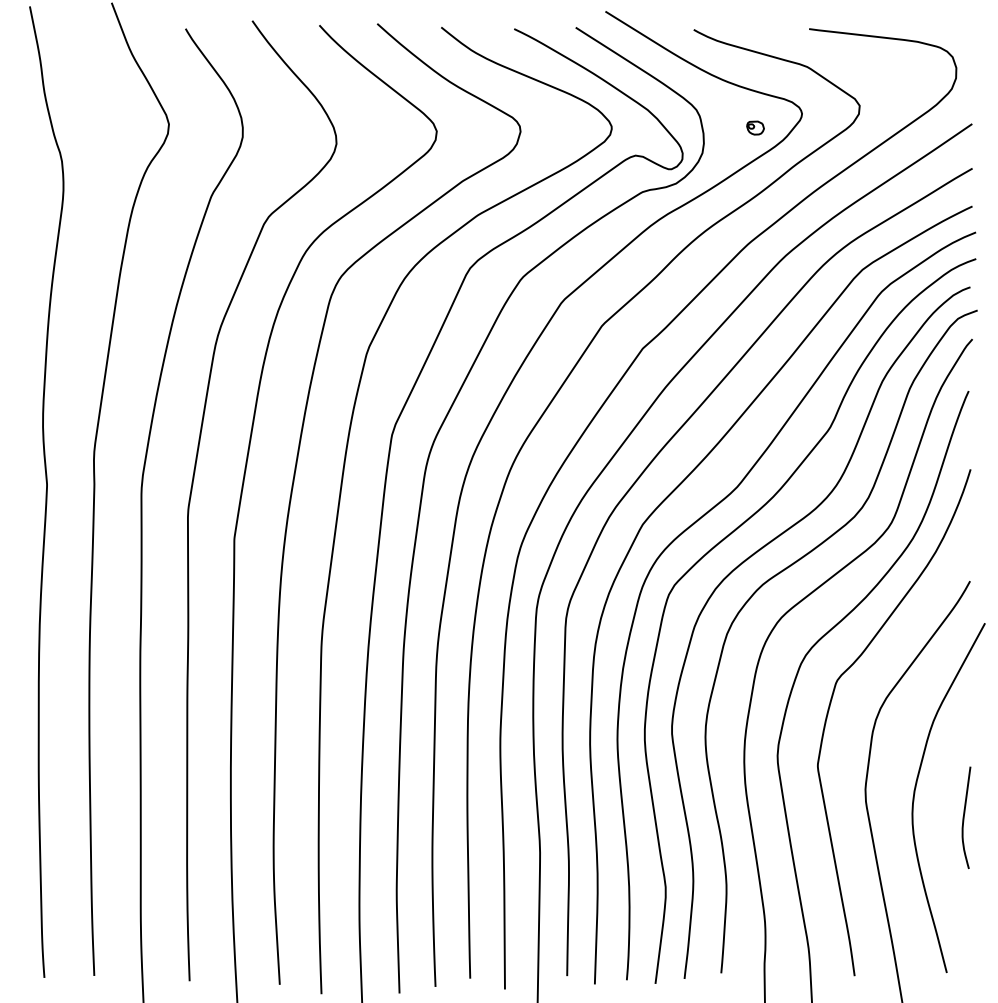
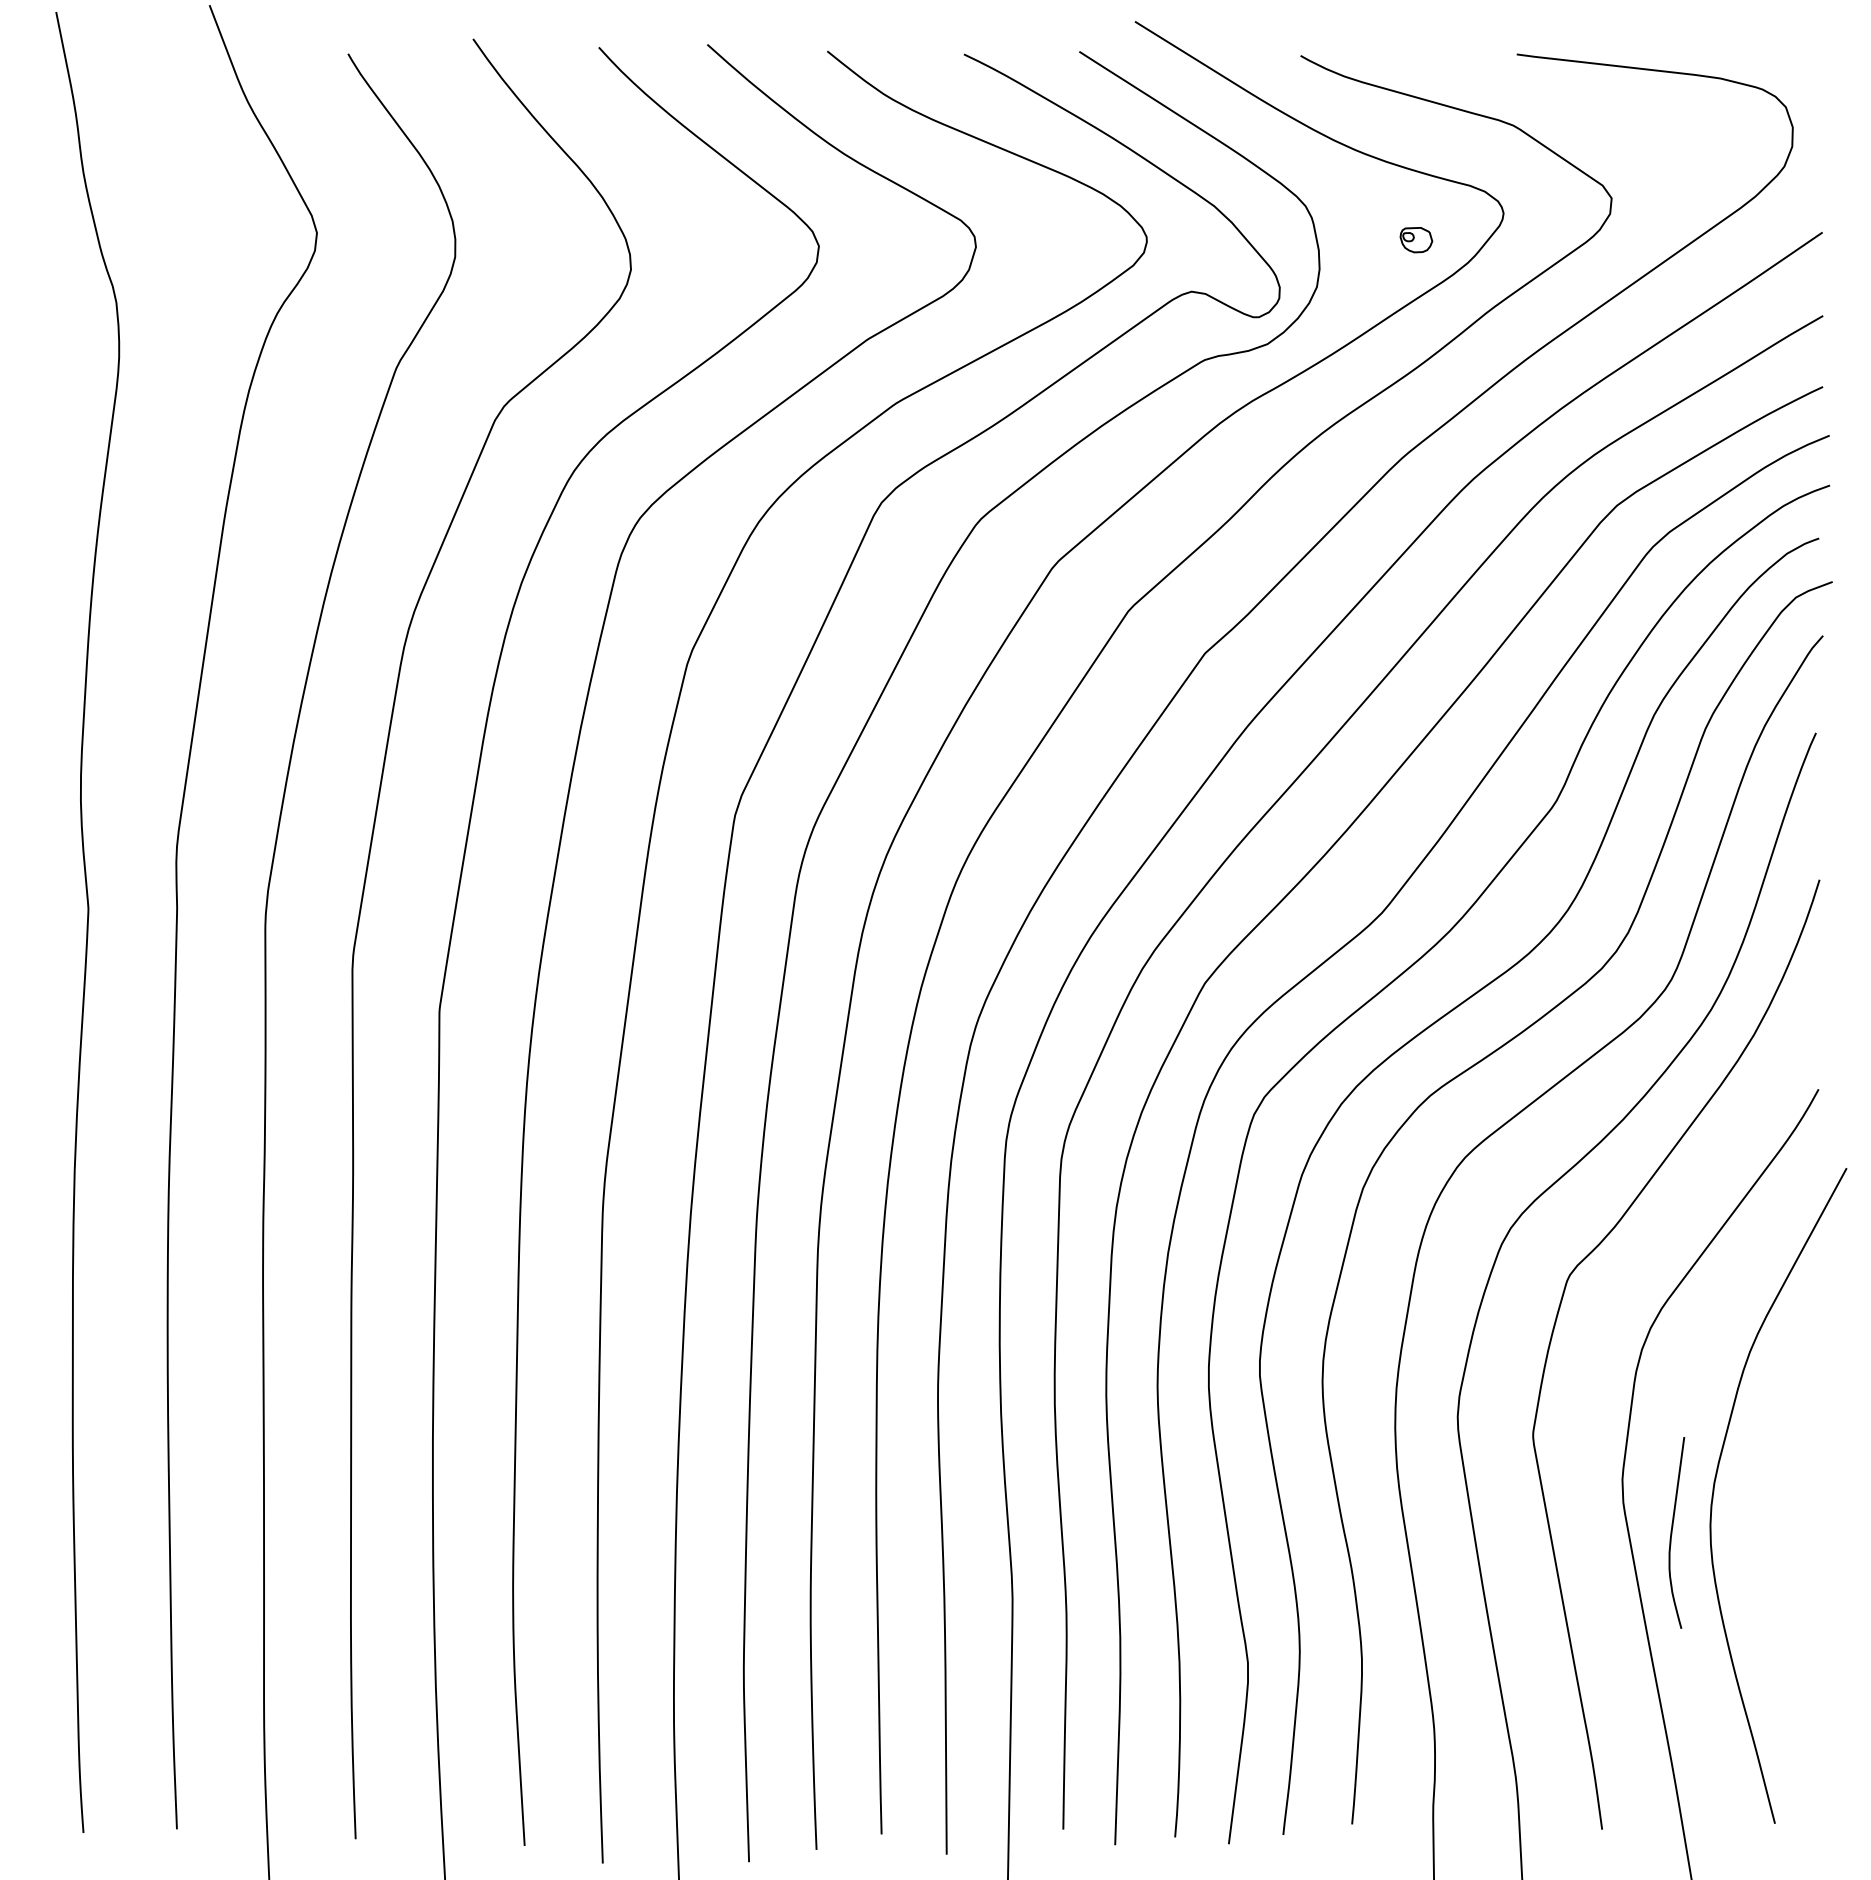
curve: (964, 817) -> (1673, 1532), moved

